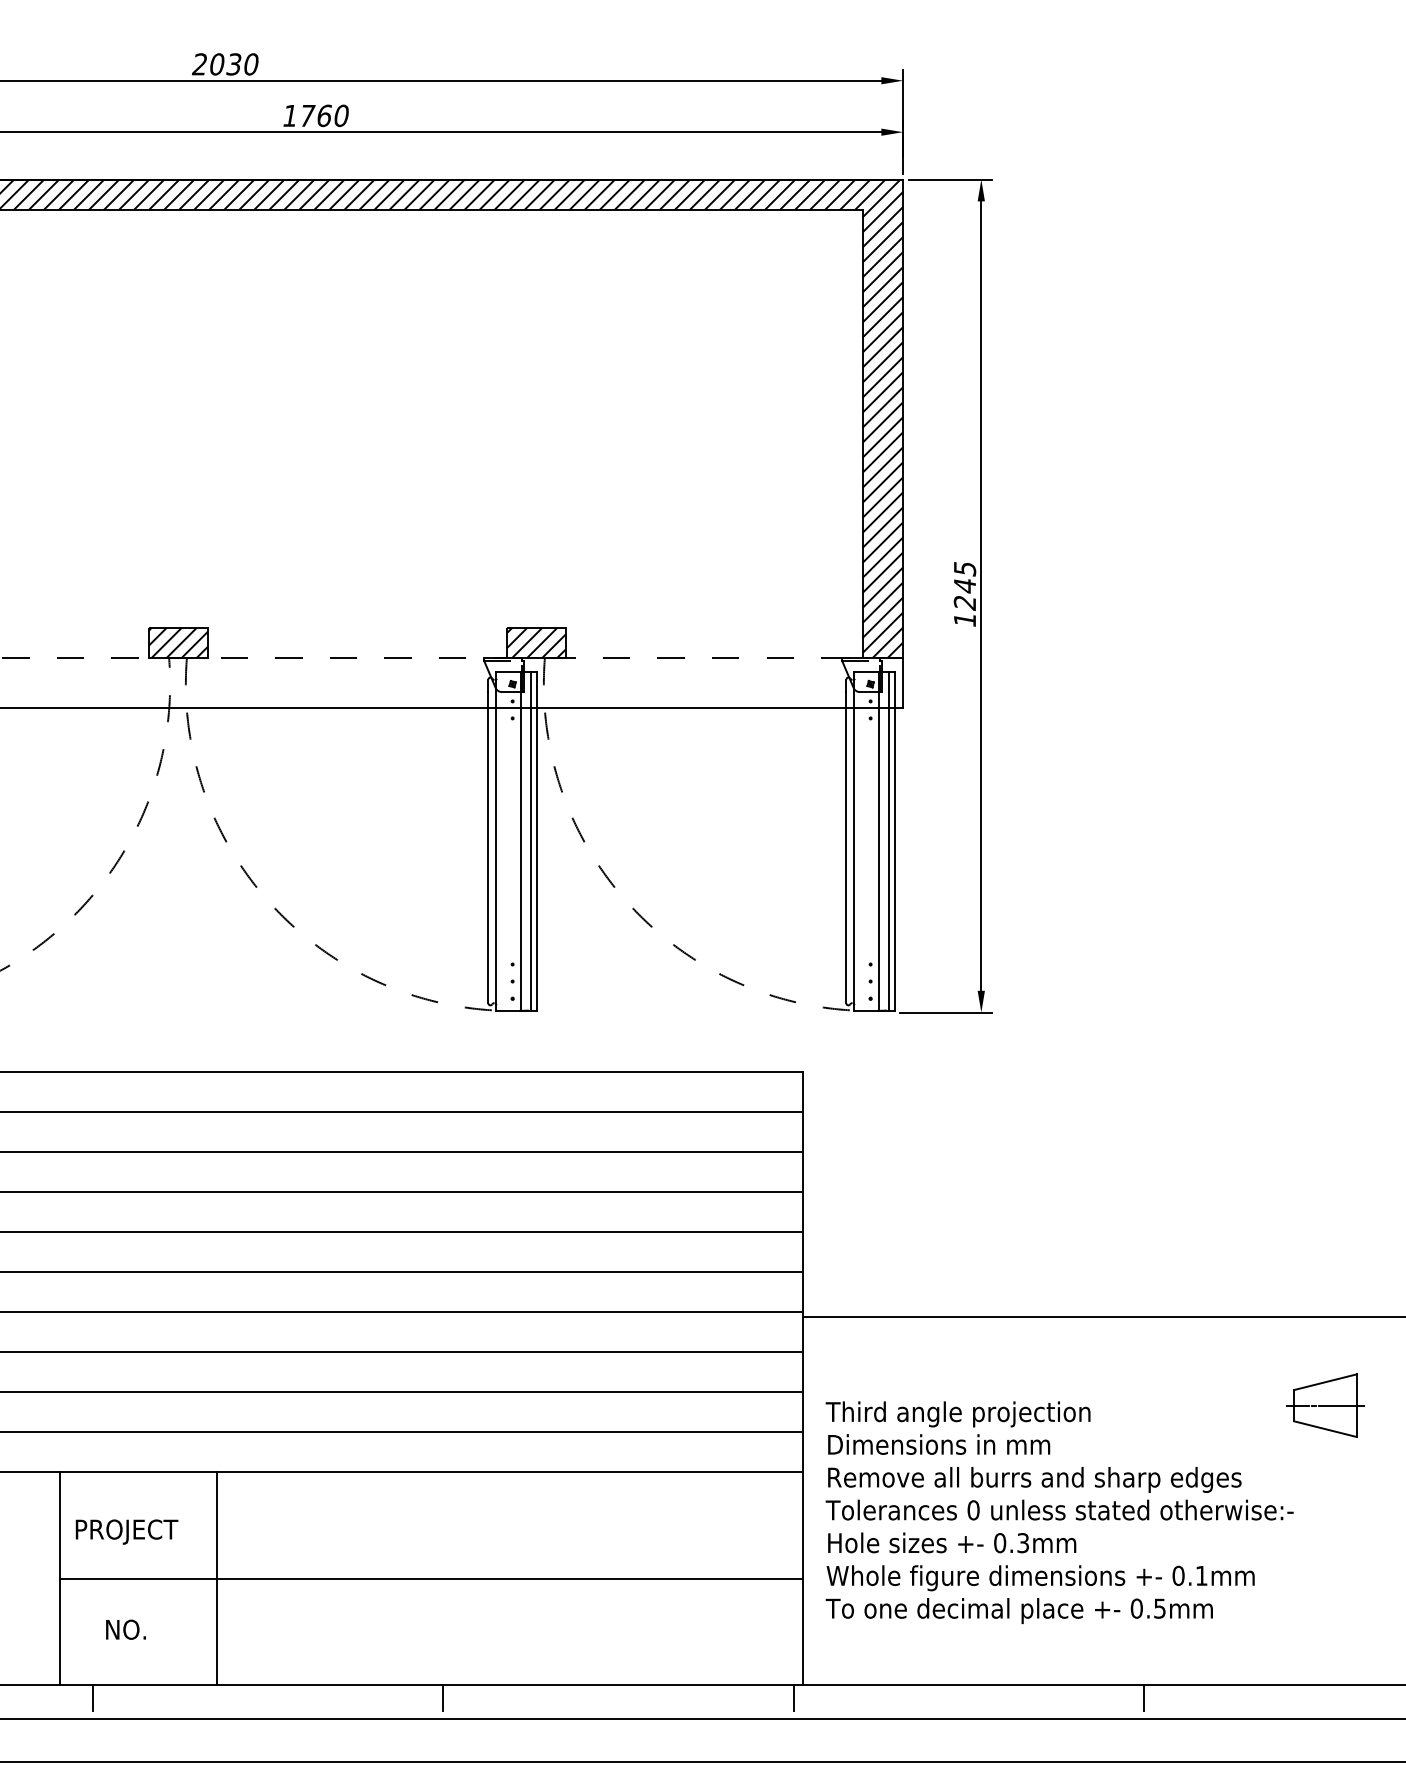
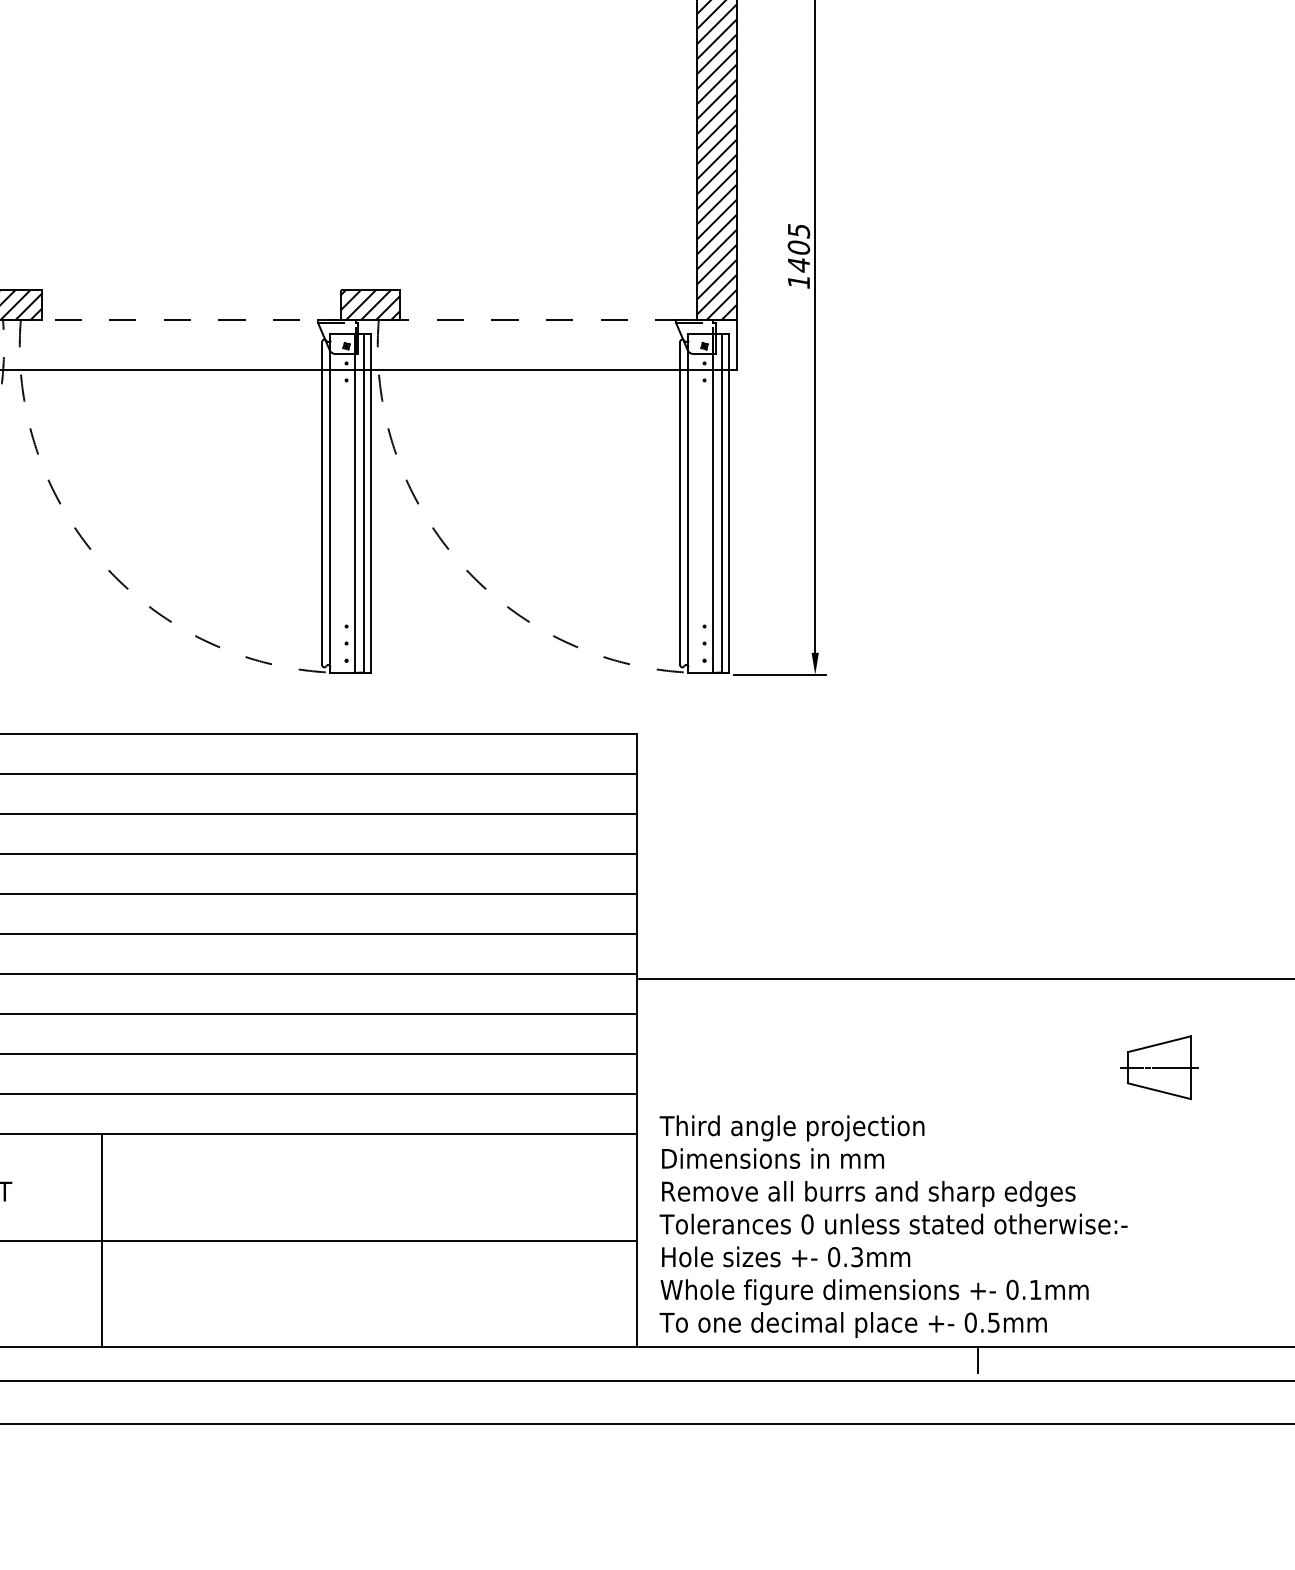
text: (964, 594) -> (798, 256), 1245 -> 1405
text: (1059, 1512) -> (893, 1226), moved
line: (216, 1578) -> (101, 1240), moved
line: (443, 1697) -> (277, 1359), removed
line: (793, 1697) -> (627, 1359), removed

